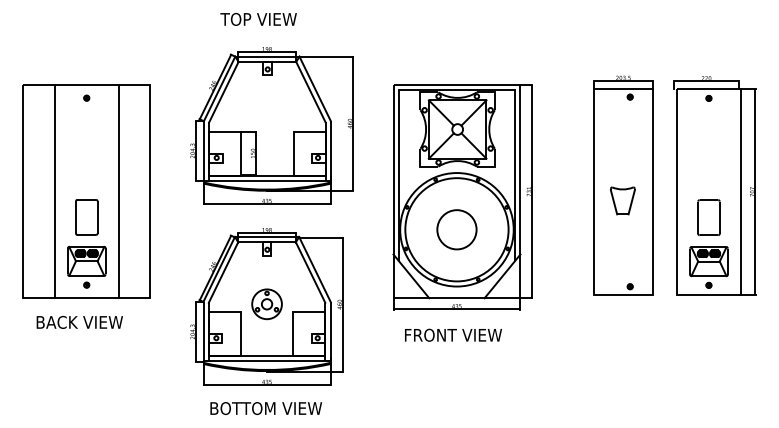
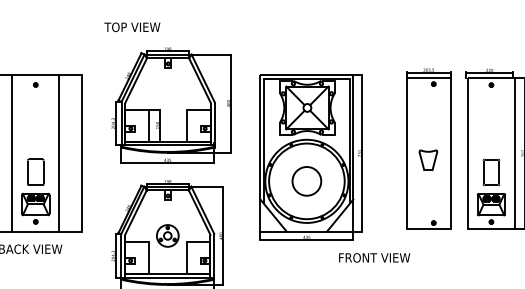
text: (258, 19) -> (132, 27), moved
text: (453, 334) -> (374, 257), moved

